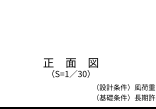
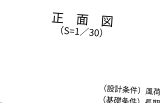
text: (70, 67) -> (81, 24), moved

